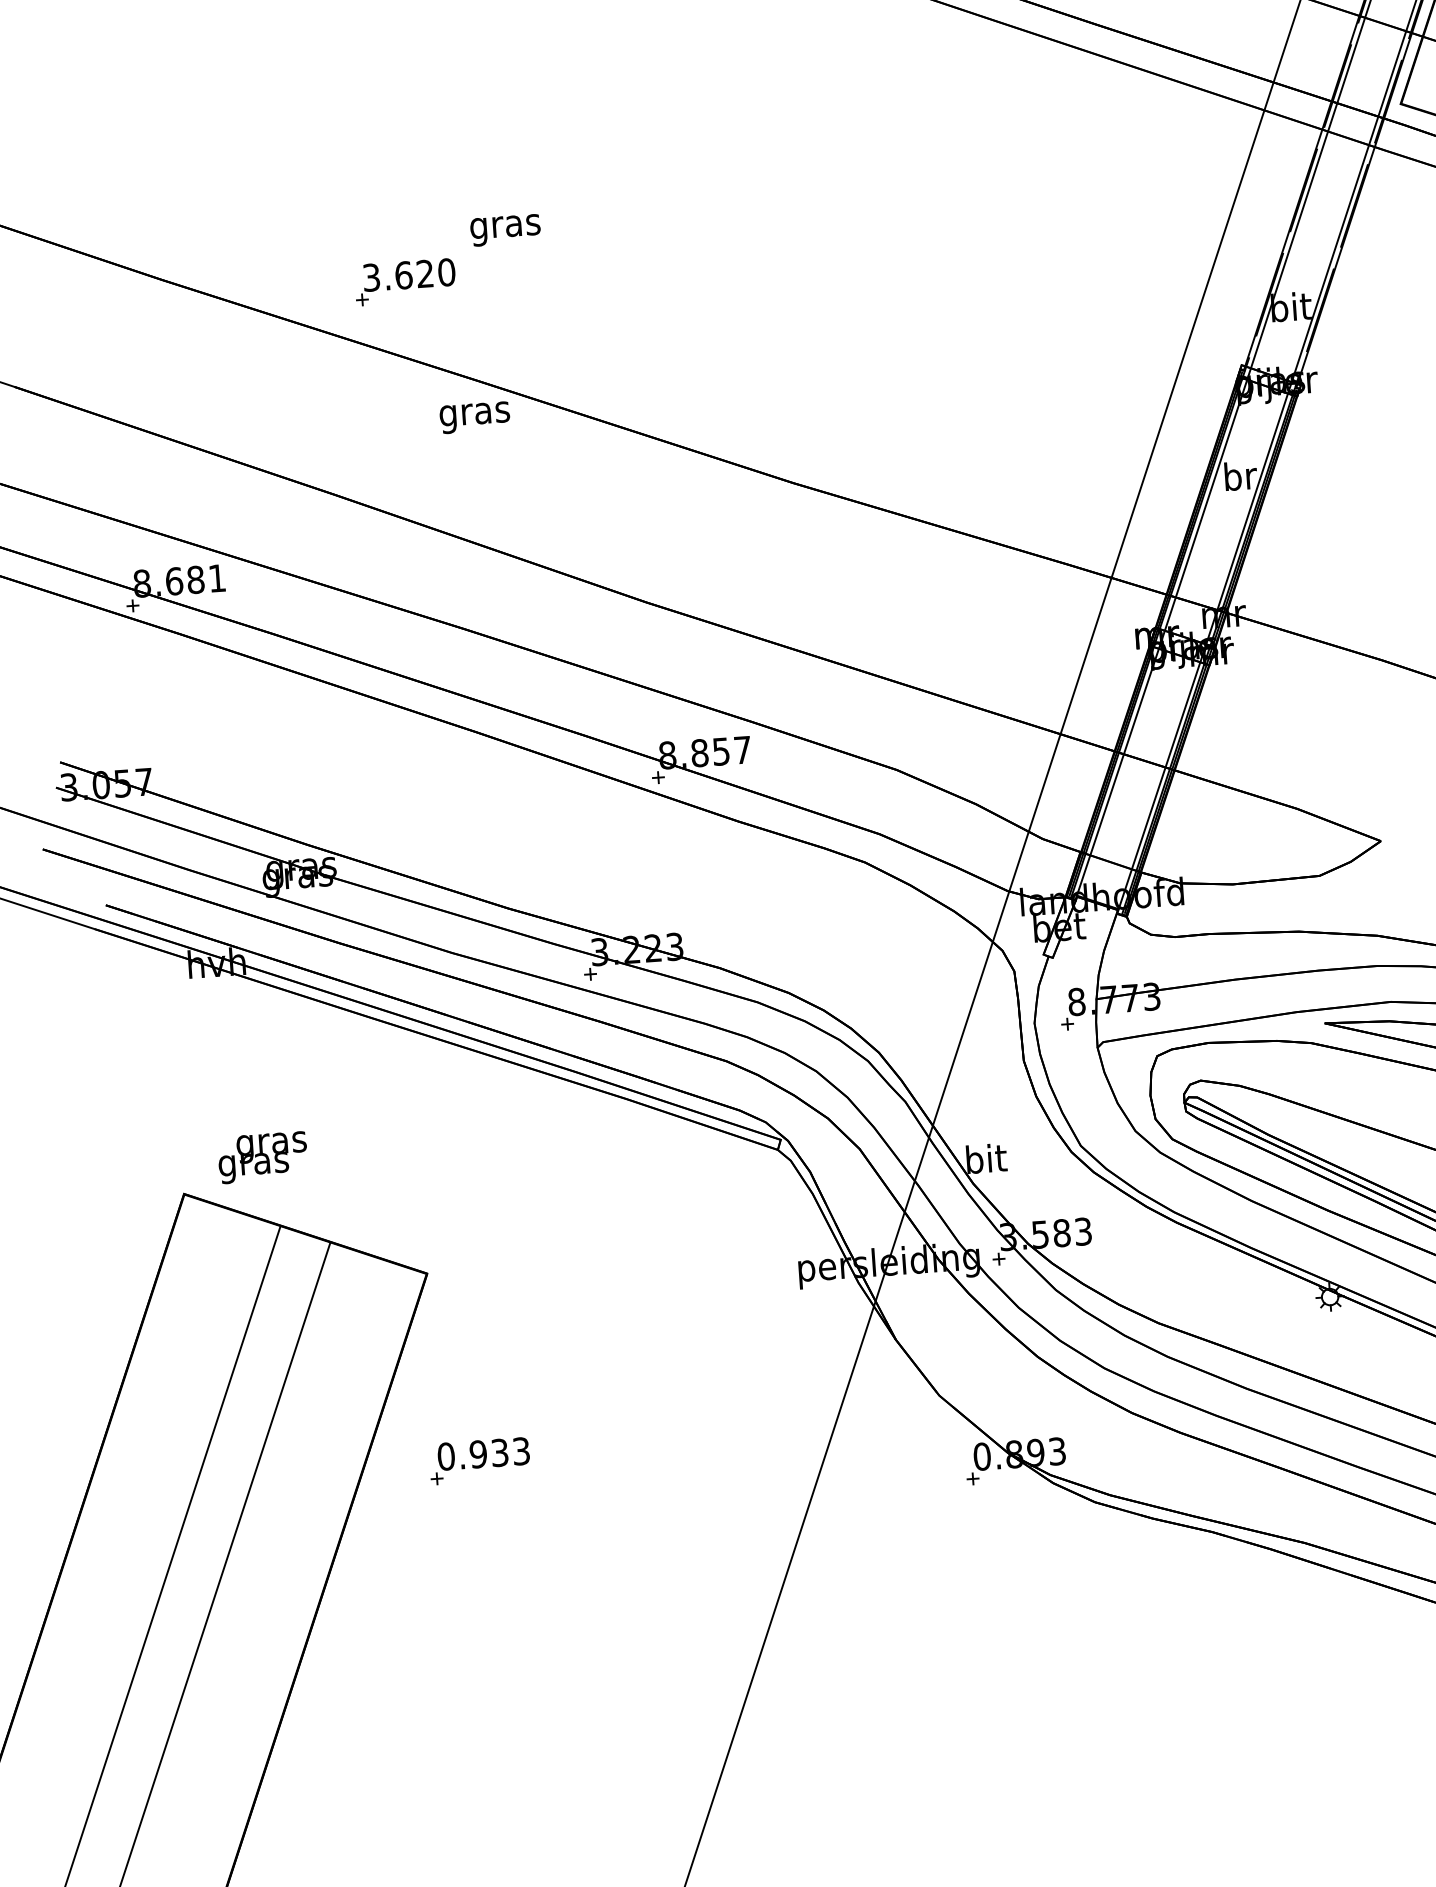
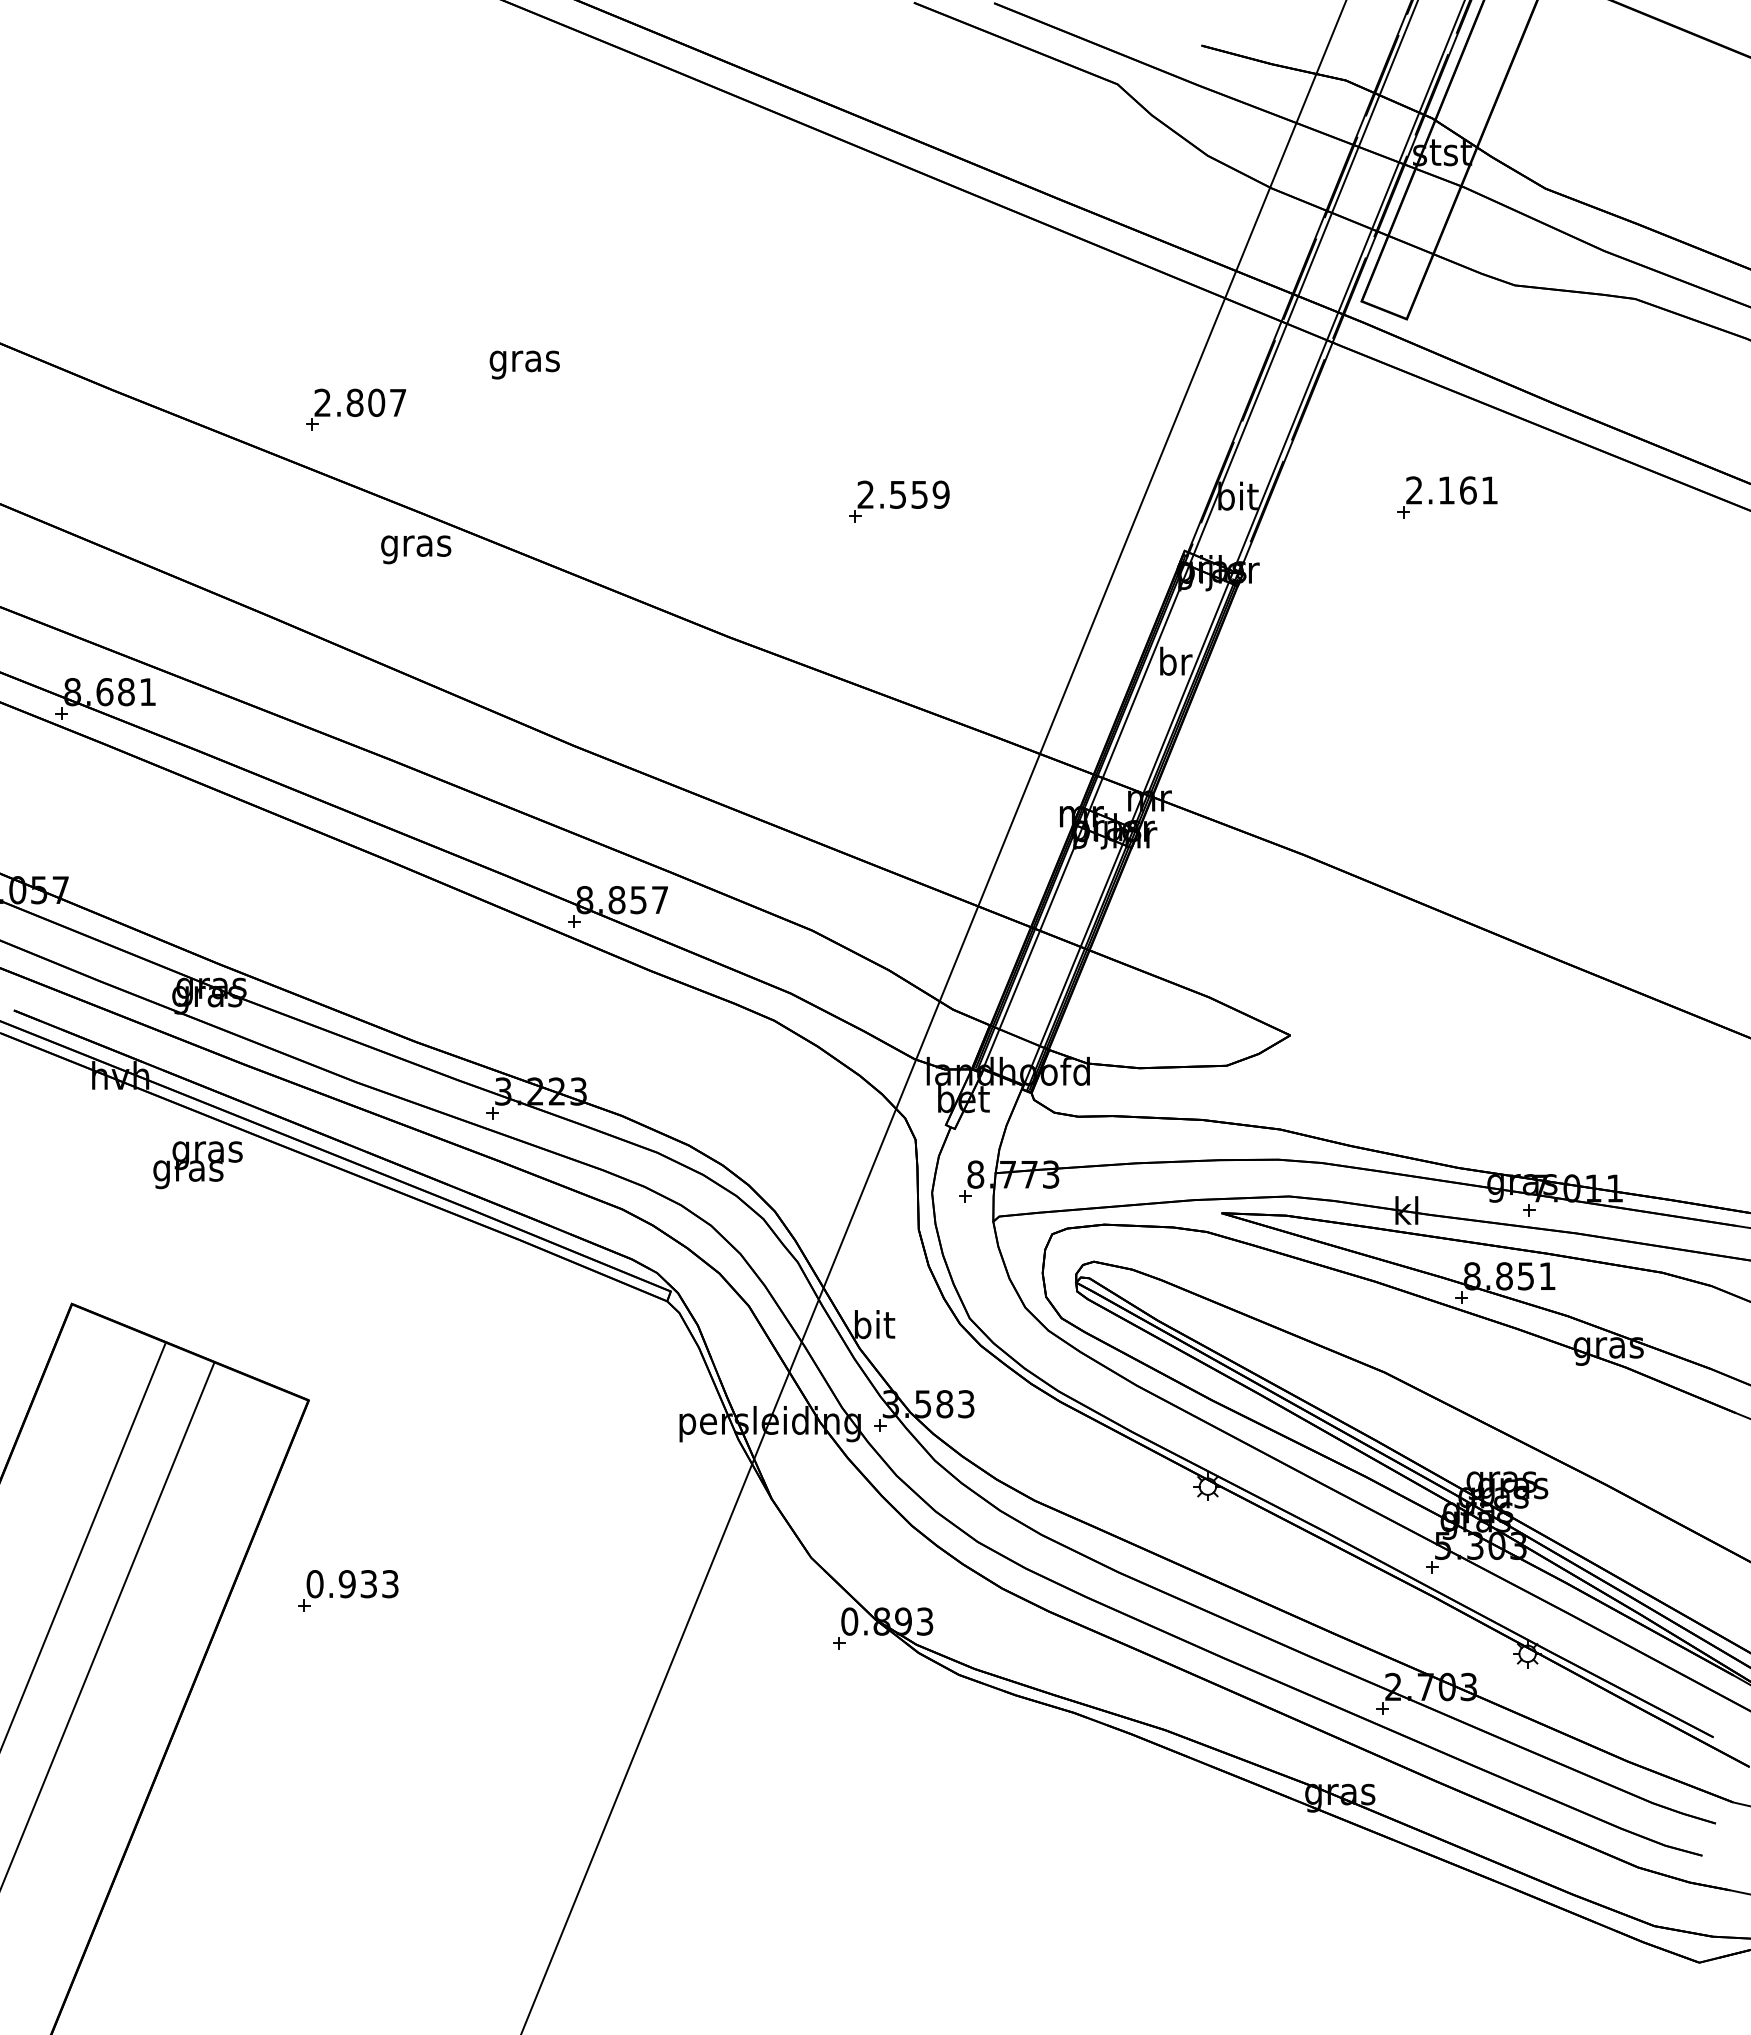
text: (505, 229) -> (524, 364), moved
text: (409, 274) -> (360, 402), 3.620 -> 2.807
part: (953, 335) -> (899, 501), added
text: (262, 1158) -> (197, 1165), moved

